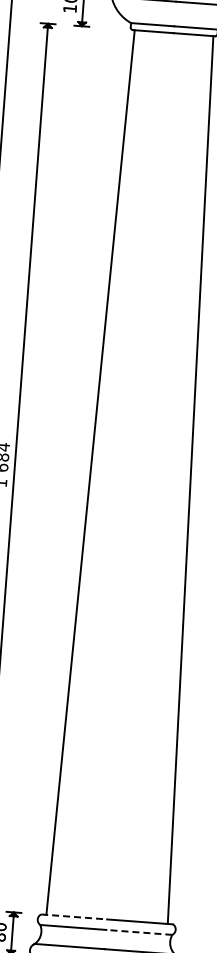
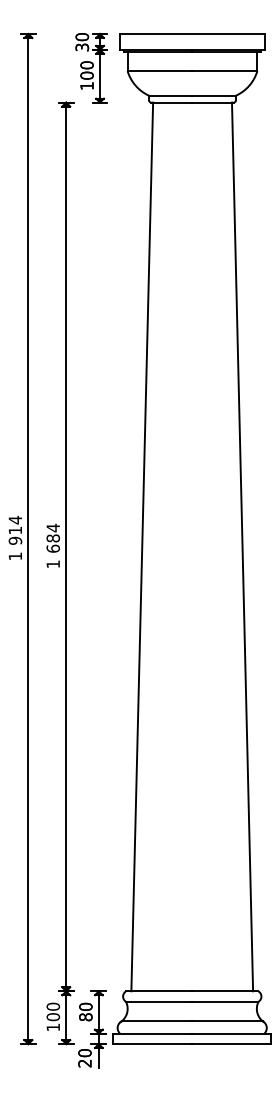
line: (74, 917) -> (159, 991), dashed -> solid
line: (138, 932) -> (224, 1001), dashed -> solid

